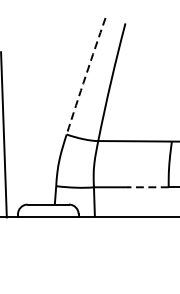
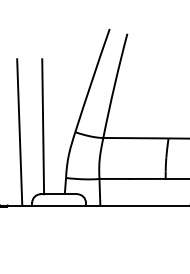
arc: (86, 76) -> (92, 80), dashed -> solid
line: (30, 128) -> (43, 126), added
line: (147, 186) -> (146, 178), dashed -> solid

